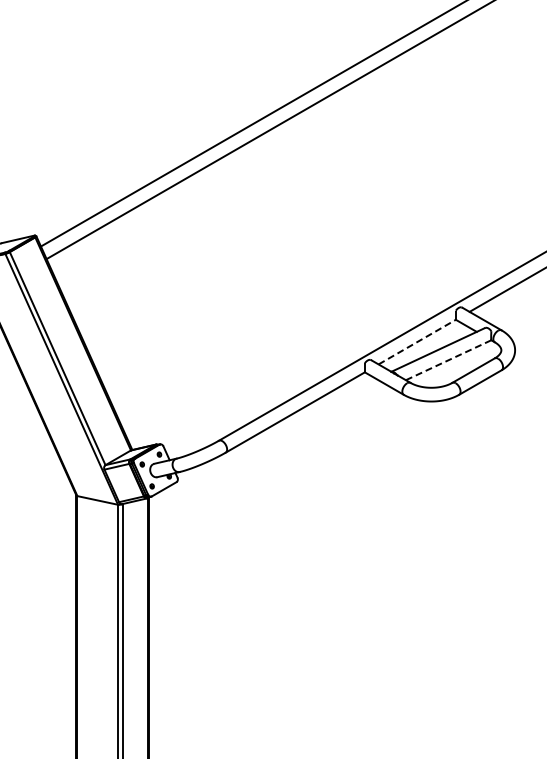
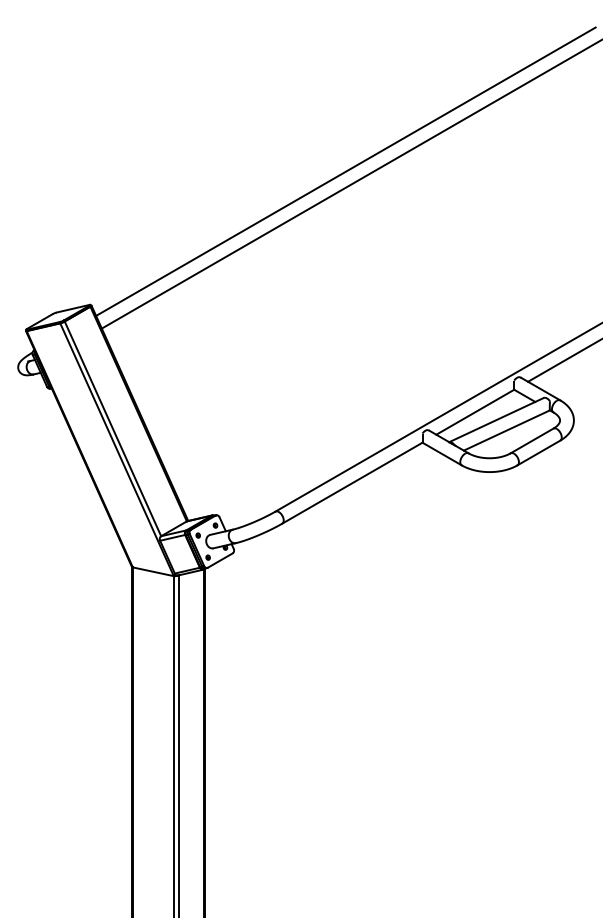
line: (417, 342) -> (475, 412), dashed -> solid
line: (449, 360) -> (507, 430), dashed -> solid

